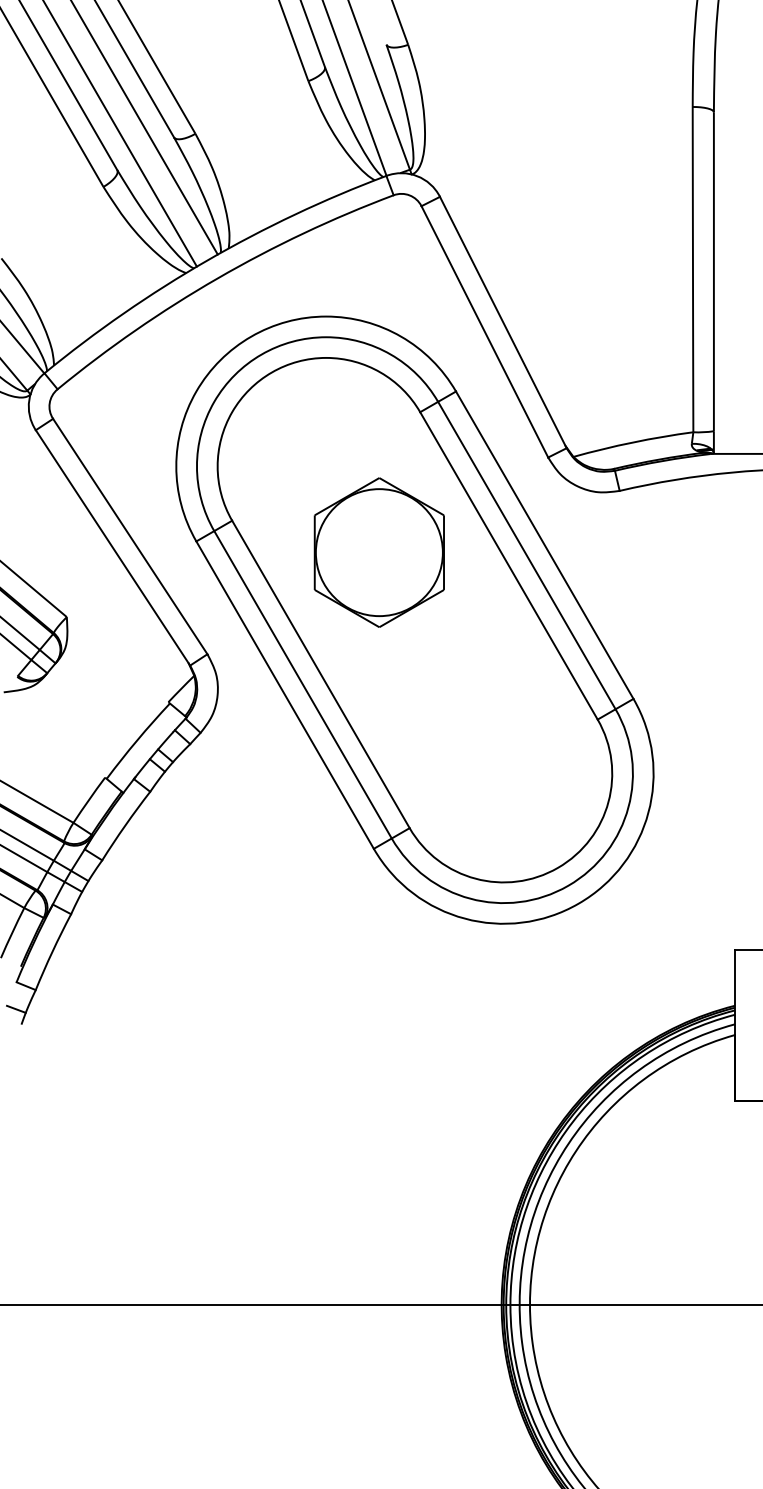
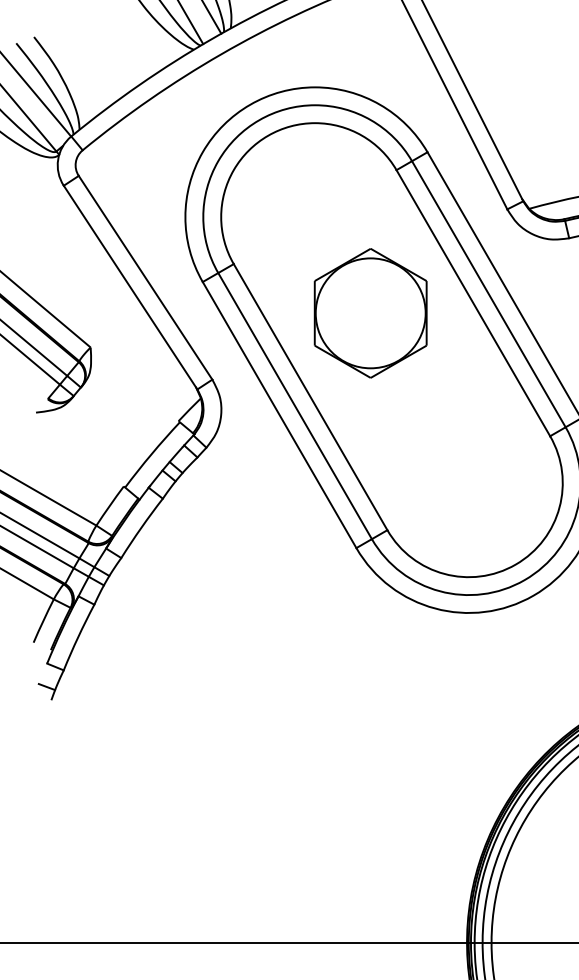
part: (378, 552) -> (369, 313), moved

